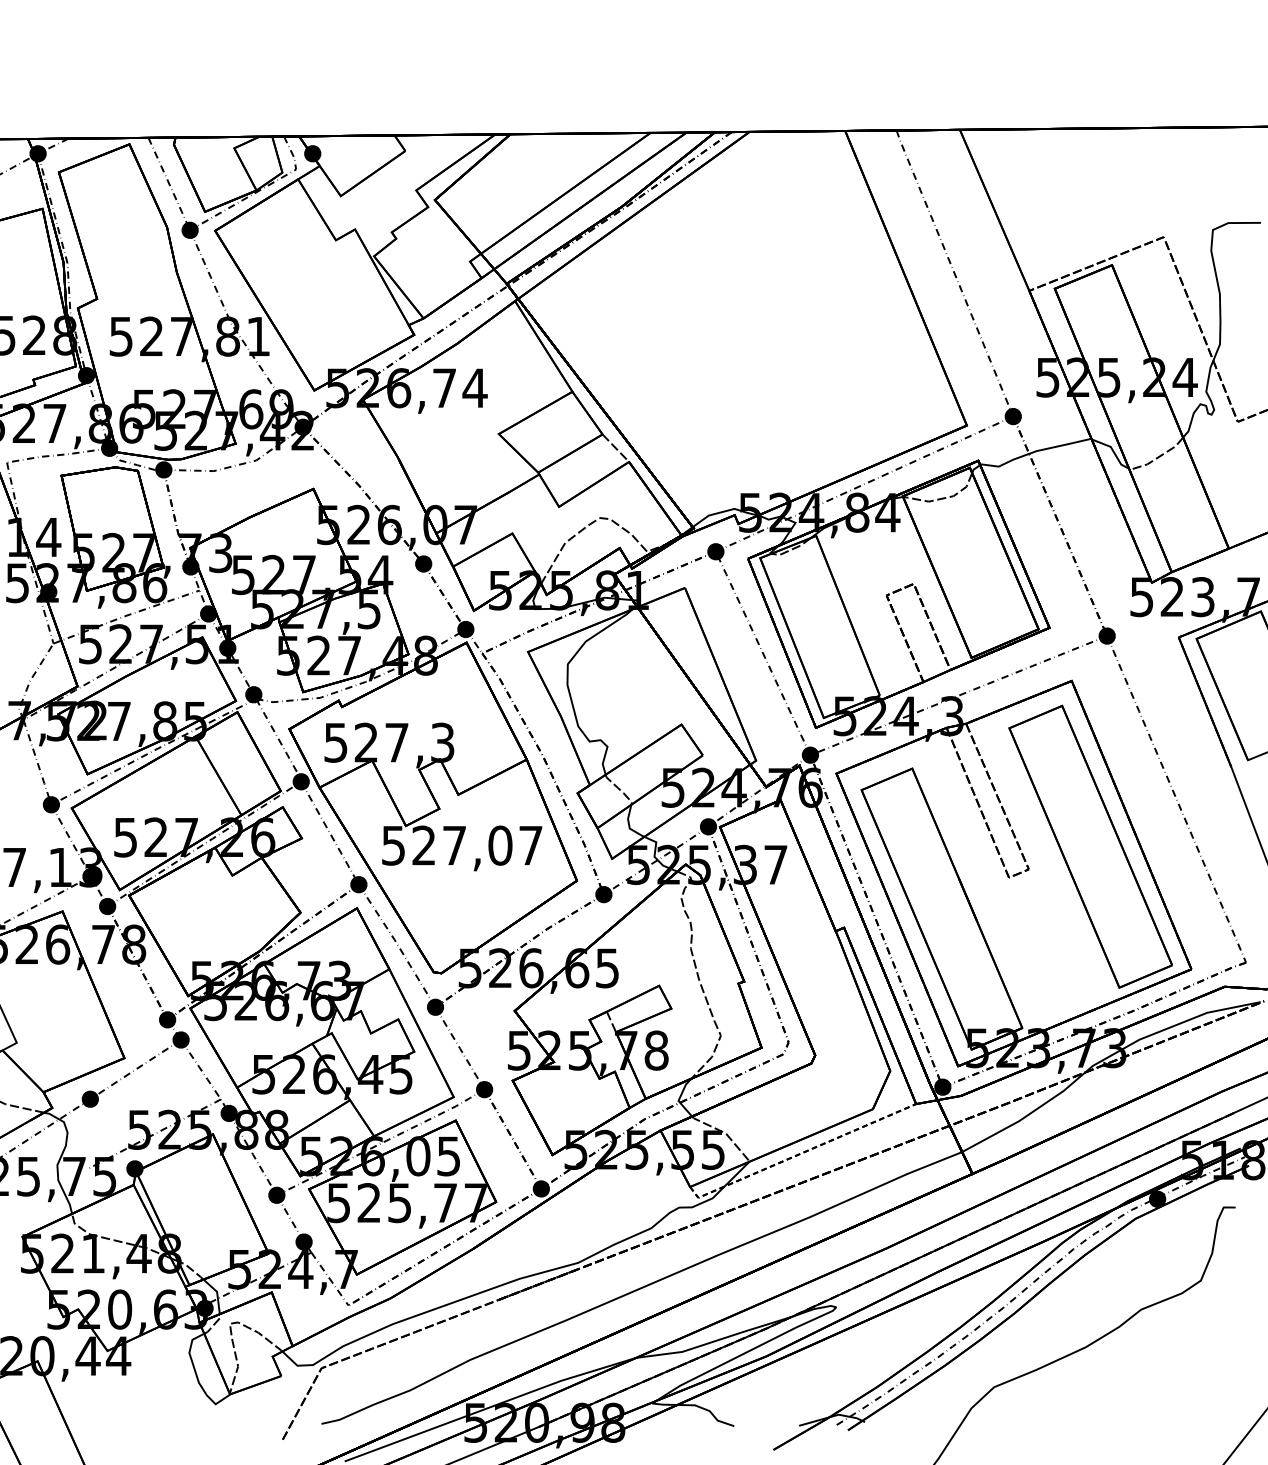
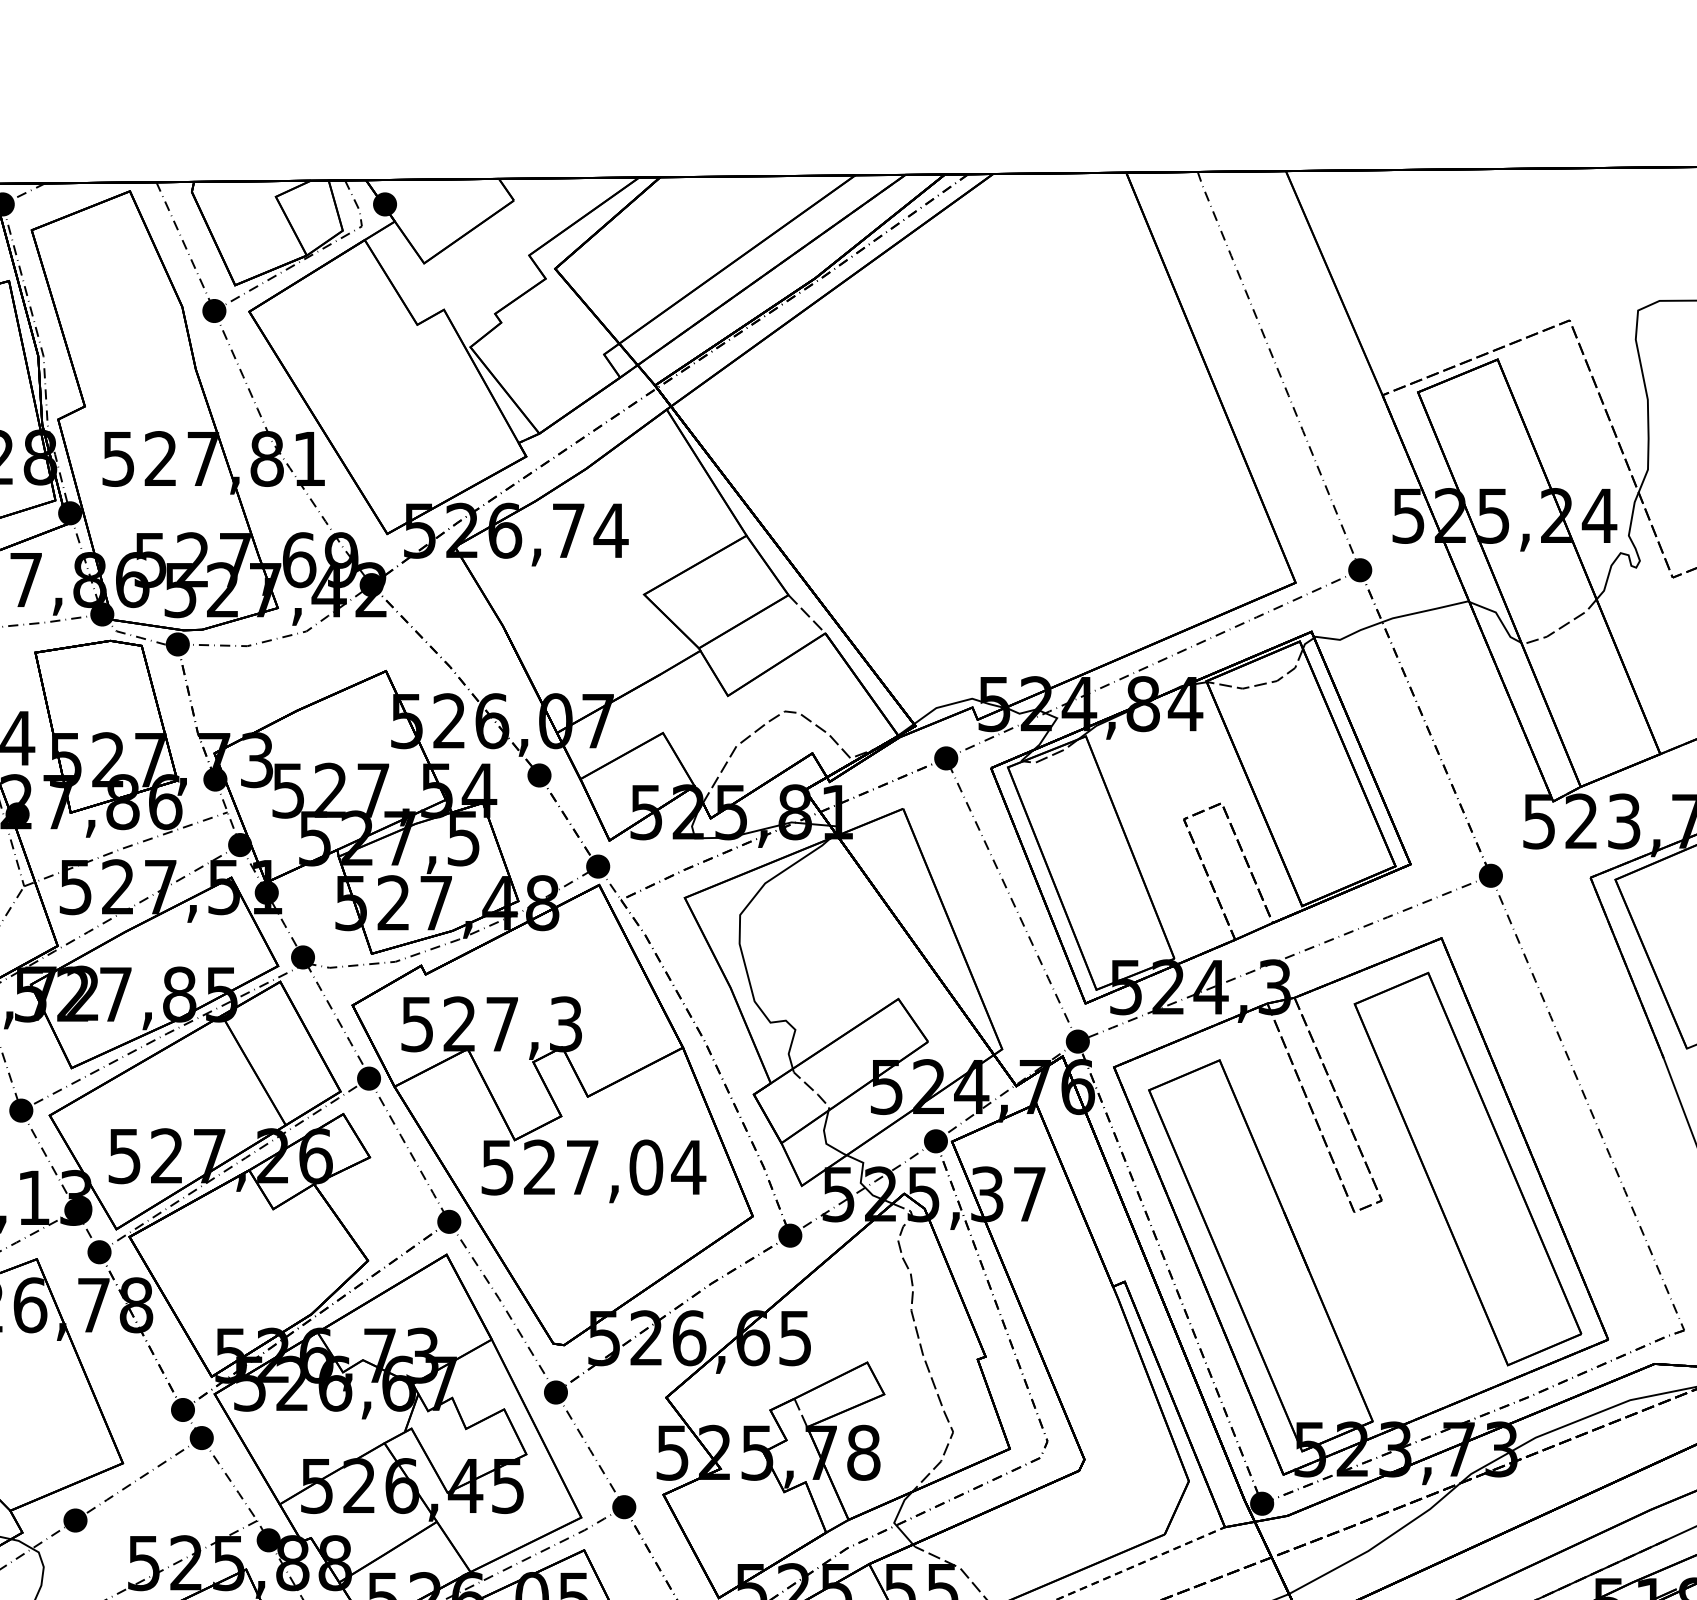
text: (530, 845) -> (688, 1167), 527,07 -> 527,04

